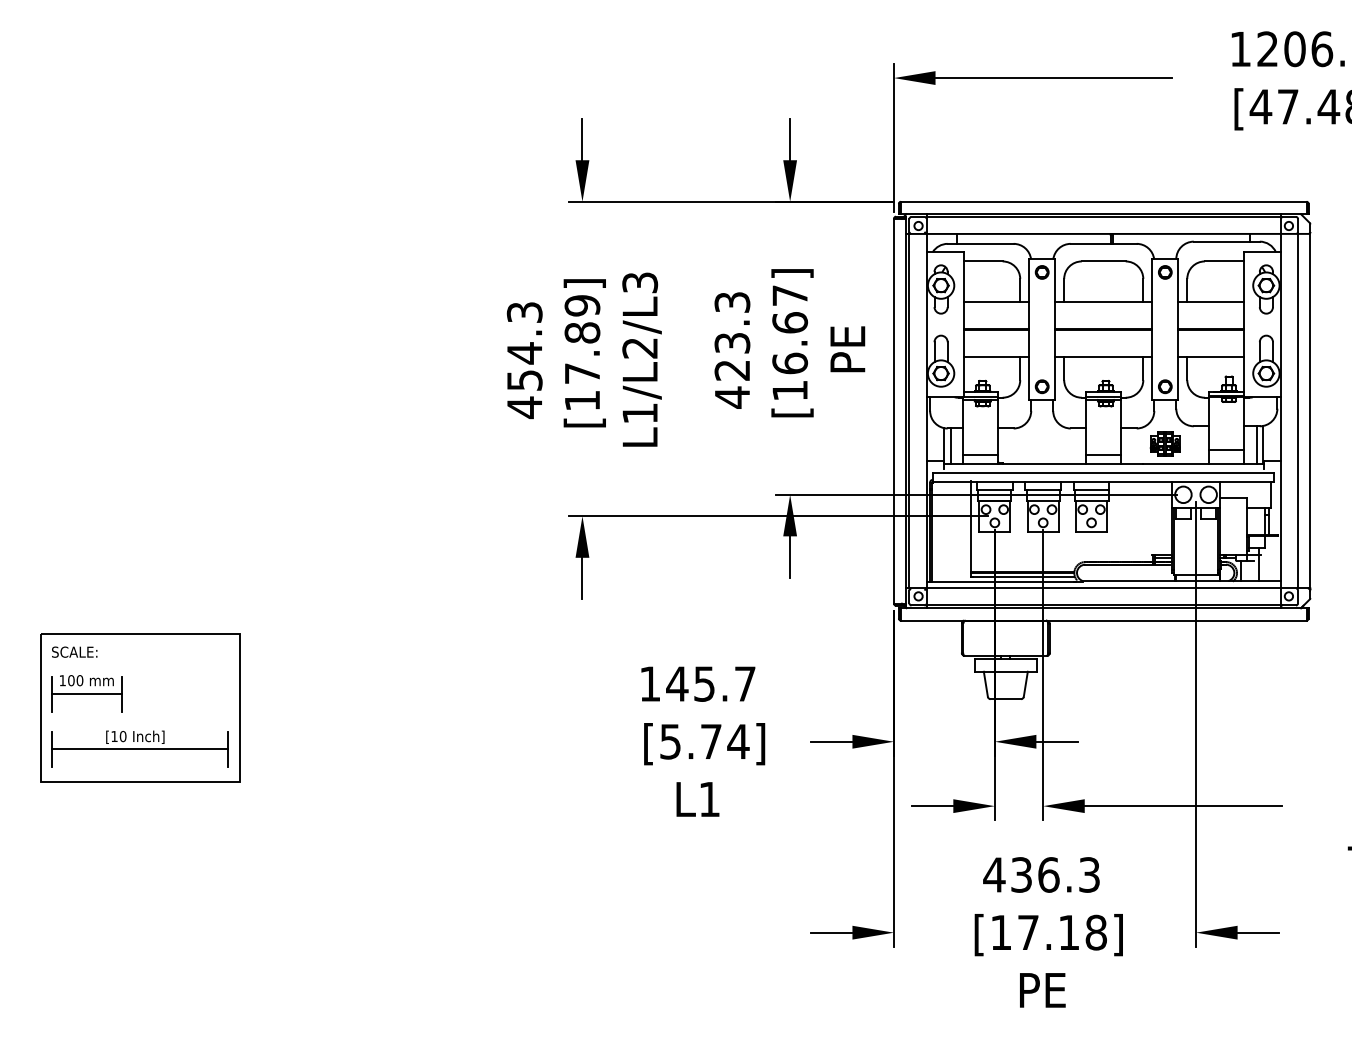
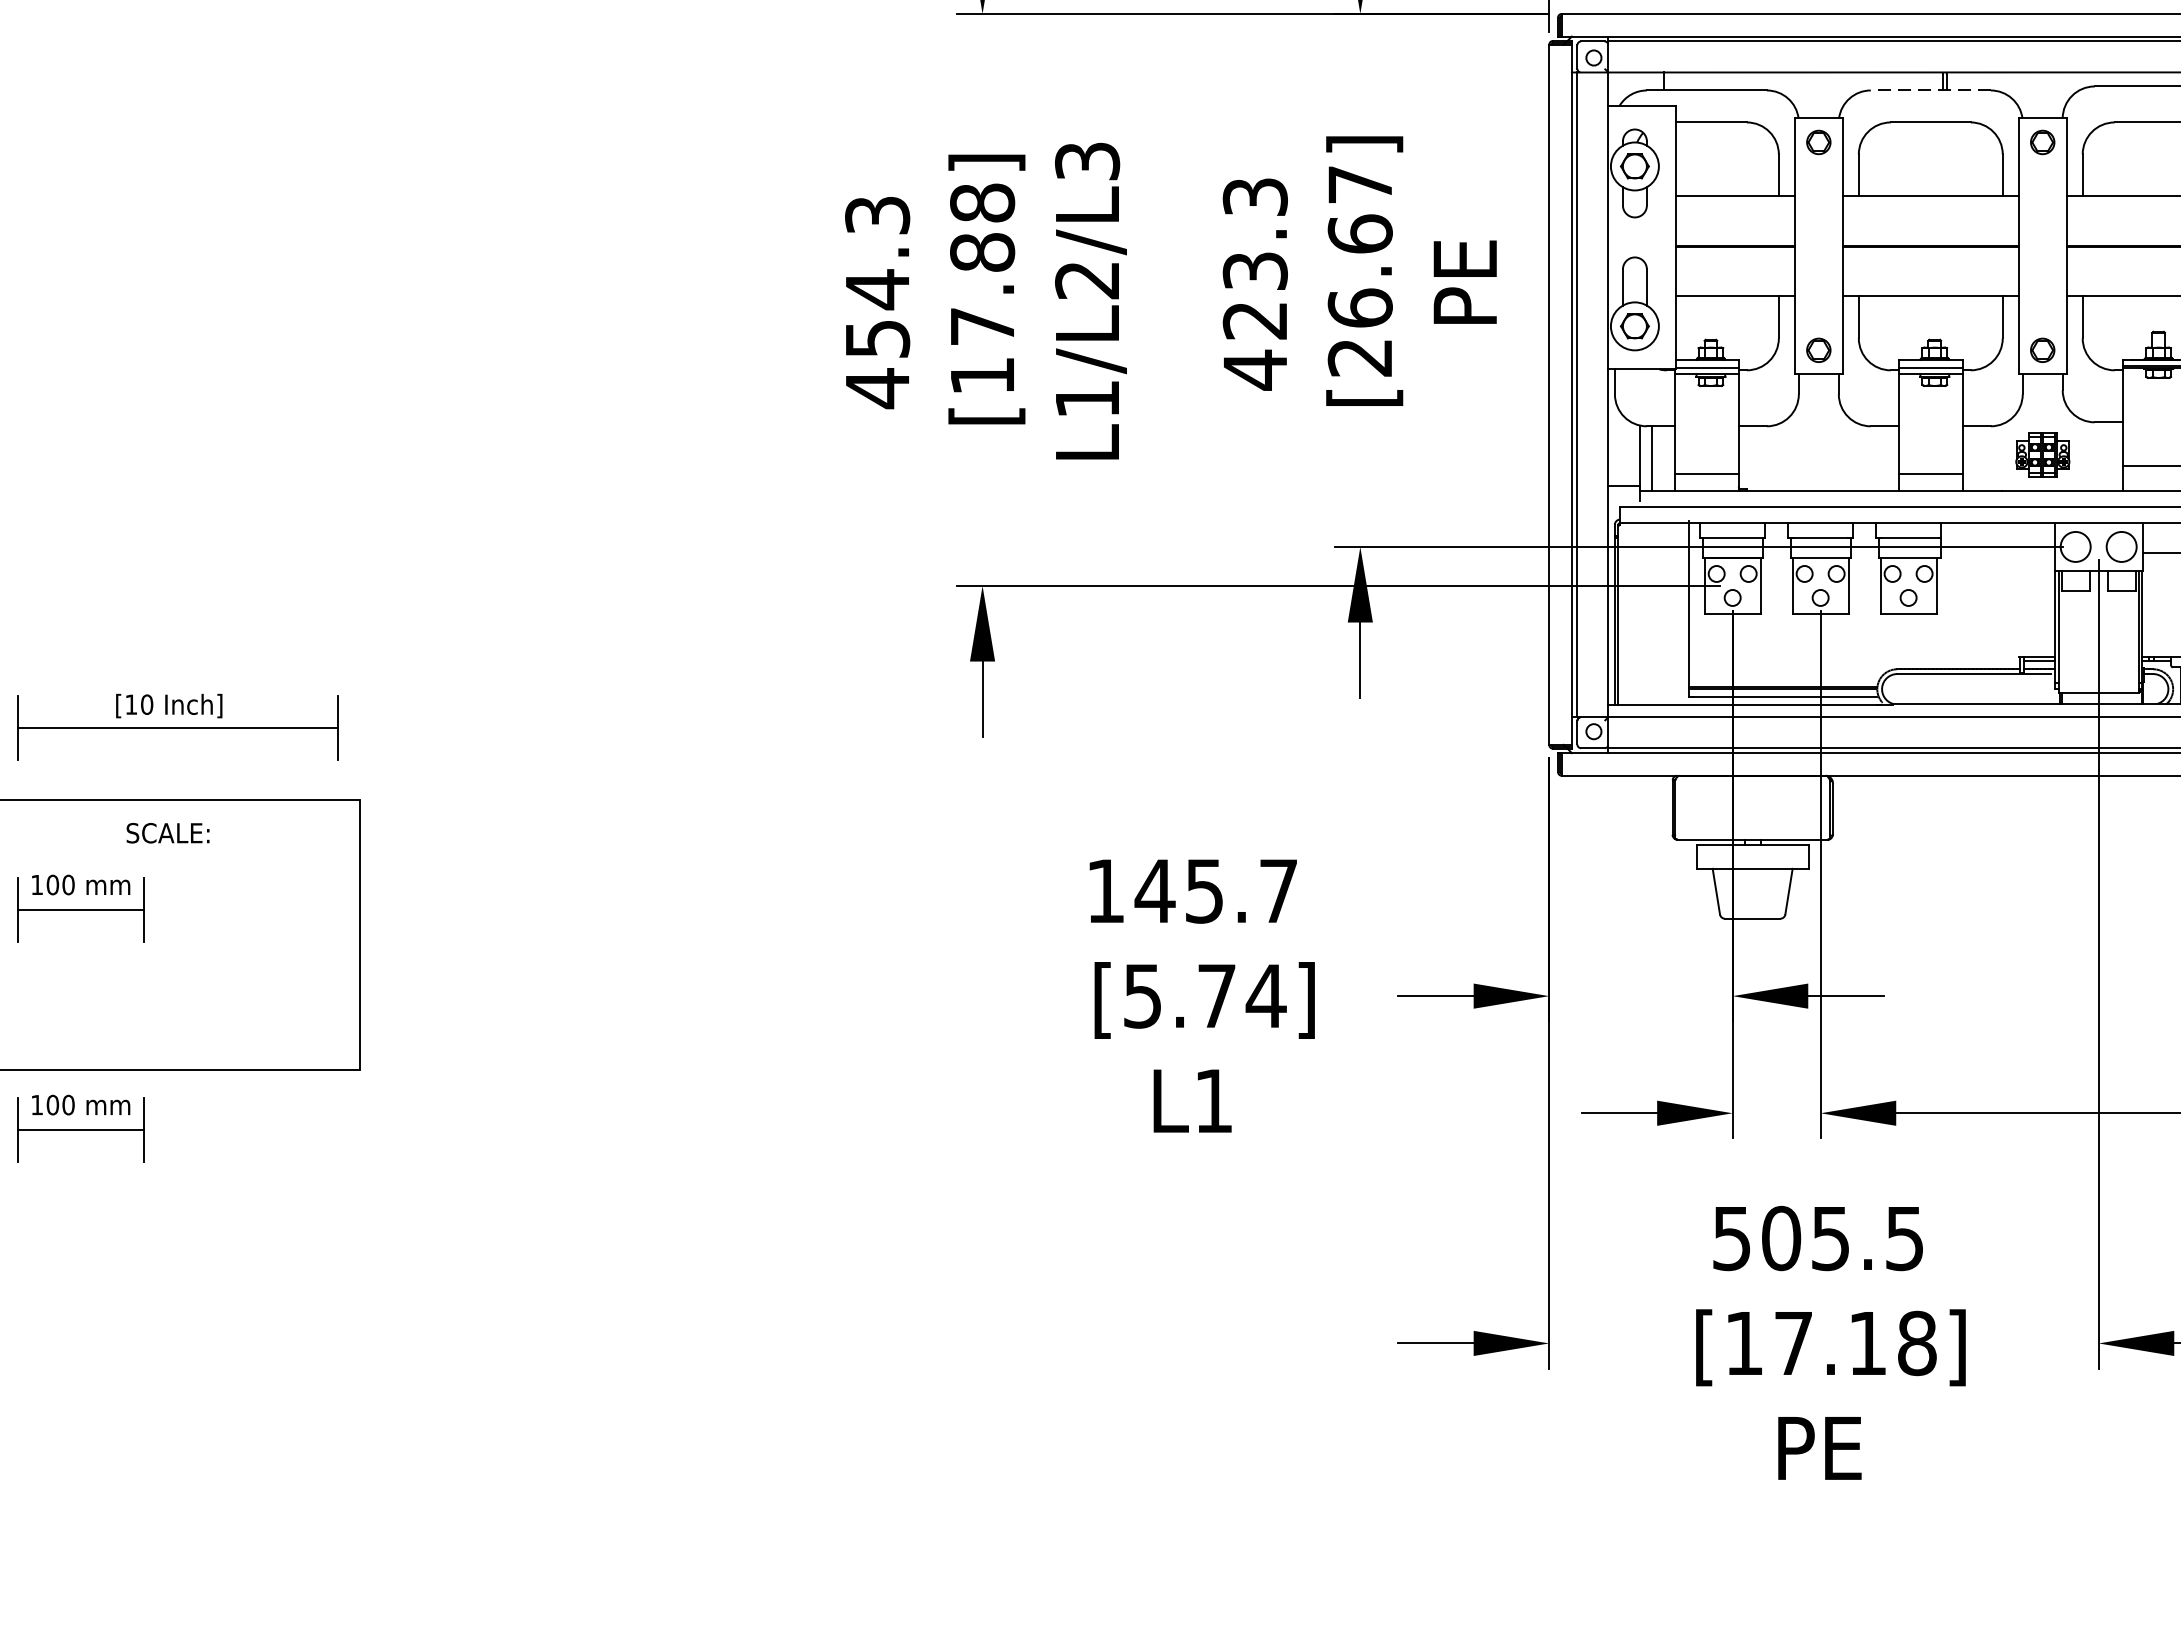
line: (1103, 243) -> (1930, 89), solid -> dashed
text: (582, 305) -> (982, 202), [17.89] -> [17.88]
text: (789, 391) -> (1359, 359), [16.67] -> [26.67]
text: (74, 651) -> (167, 831), moved
part: (139, 748) -> (176, 726), moved
part: (86, 814) -> (80, 1128), added
text: (1041, 874) -> (1817, 1237), 436.3 -> 505.5

